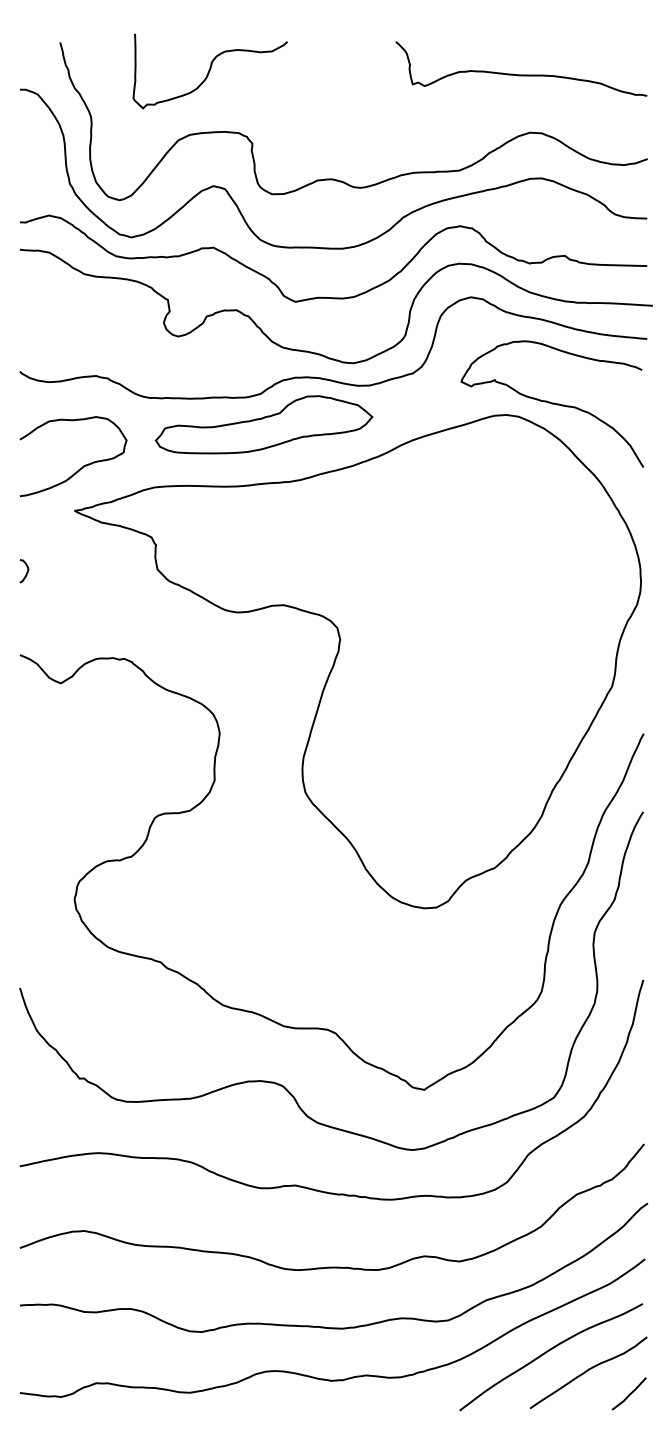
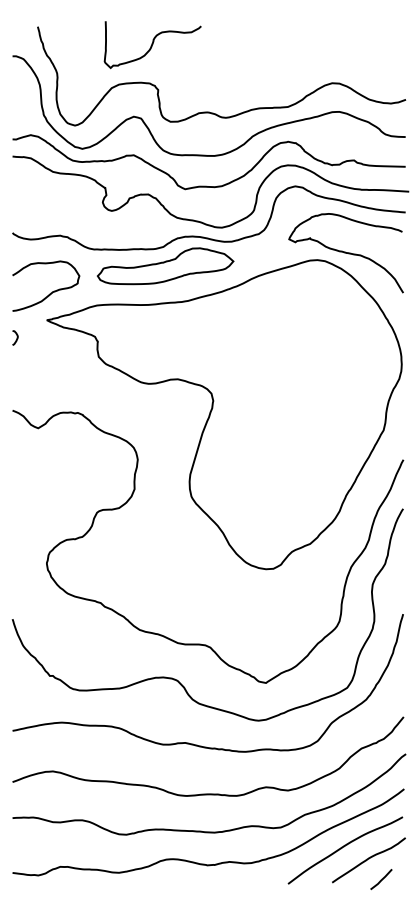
curve: (209, 72) -> (152, 45), moved
curve: (520, 74) -> (326, 46), removed
curve: (26, 570) -> (16, 337), moved
line: (629, 1393) -> (381, 879), moved

